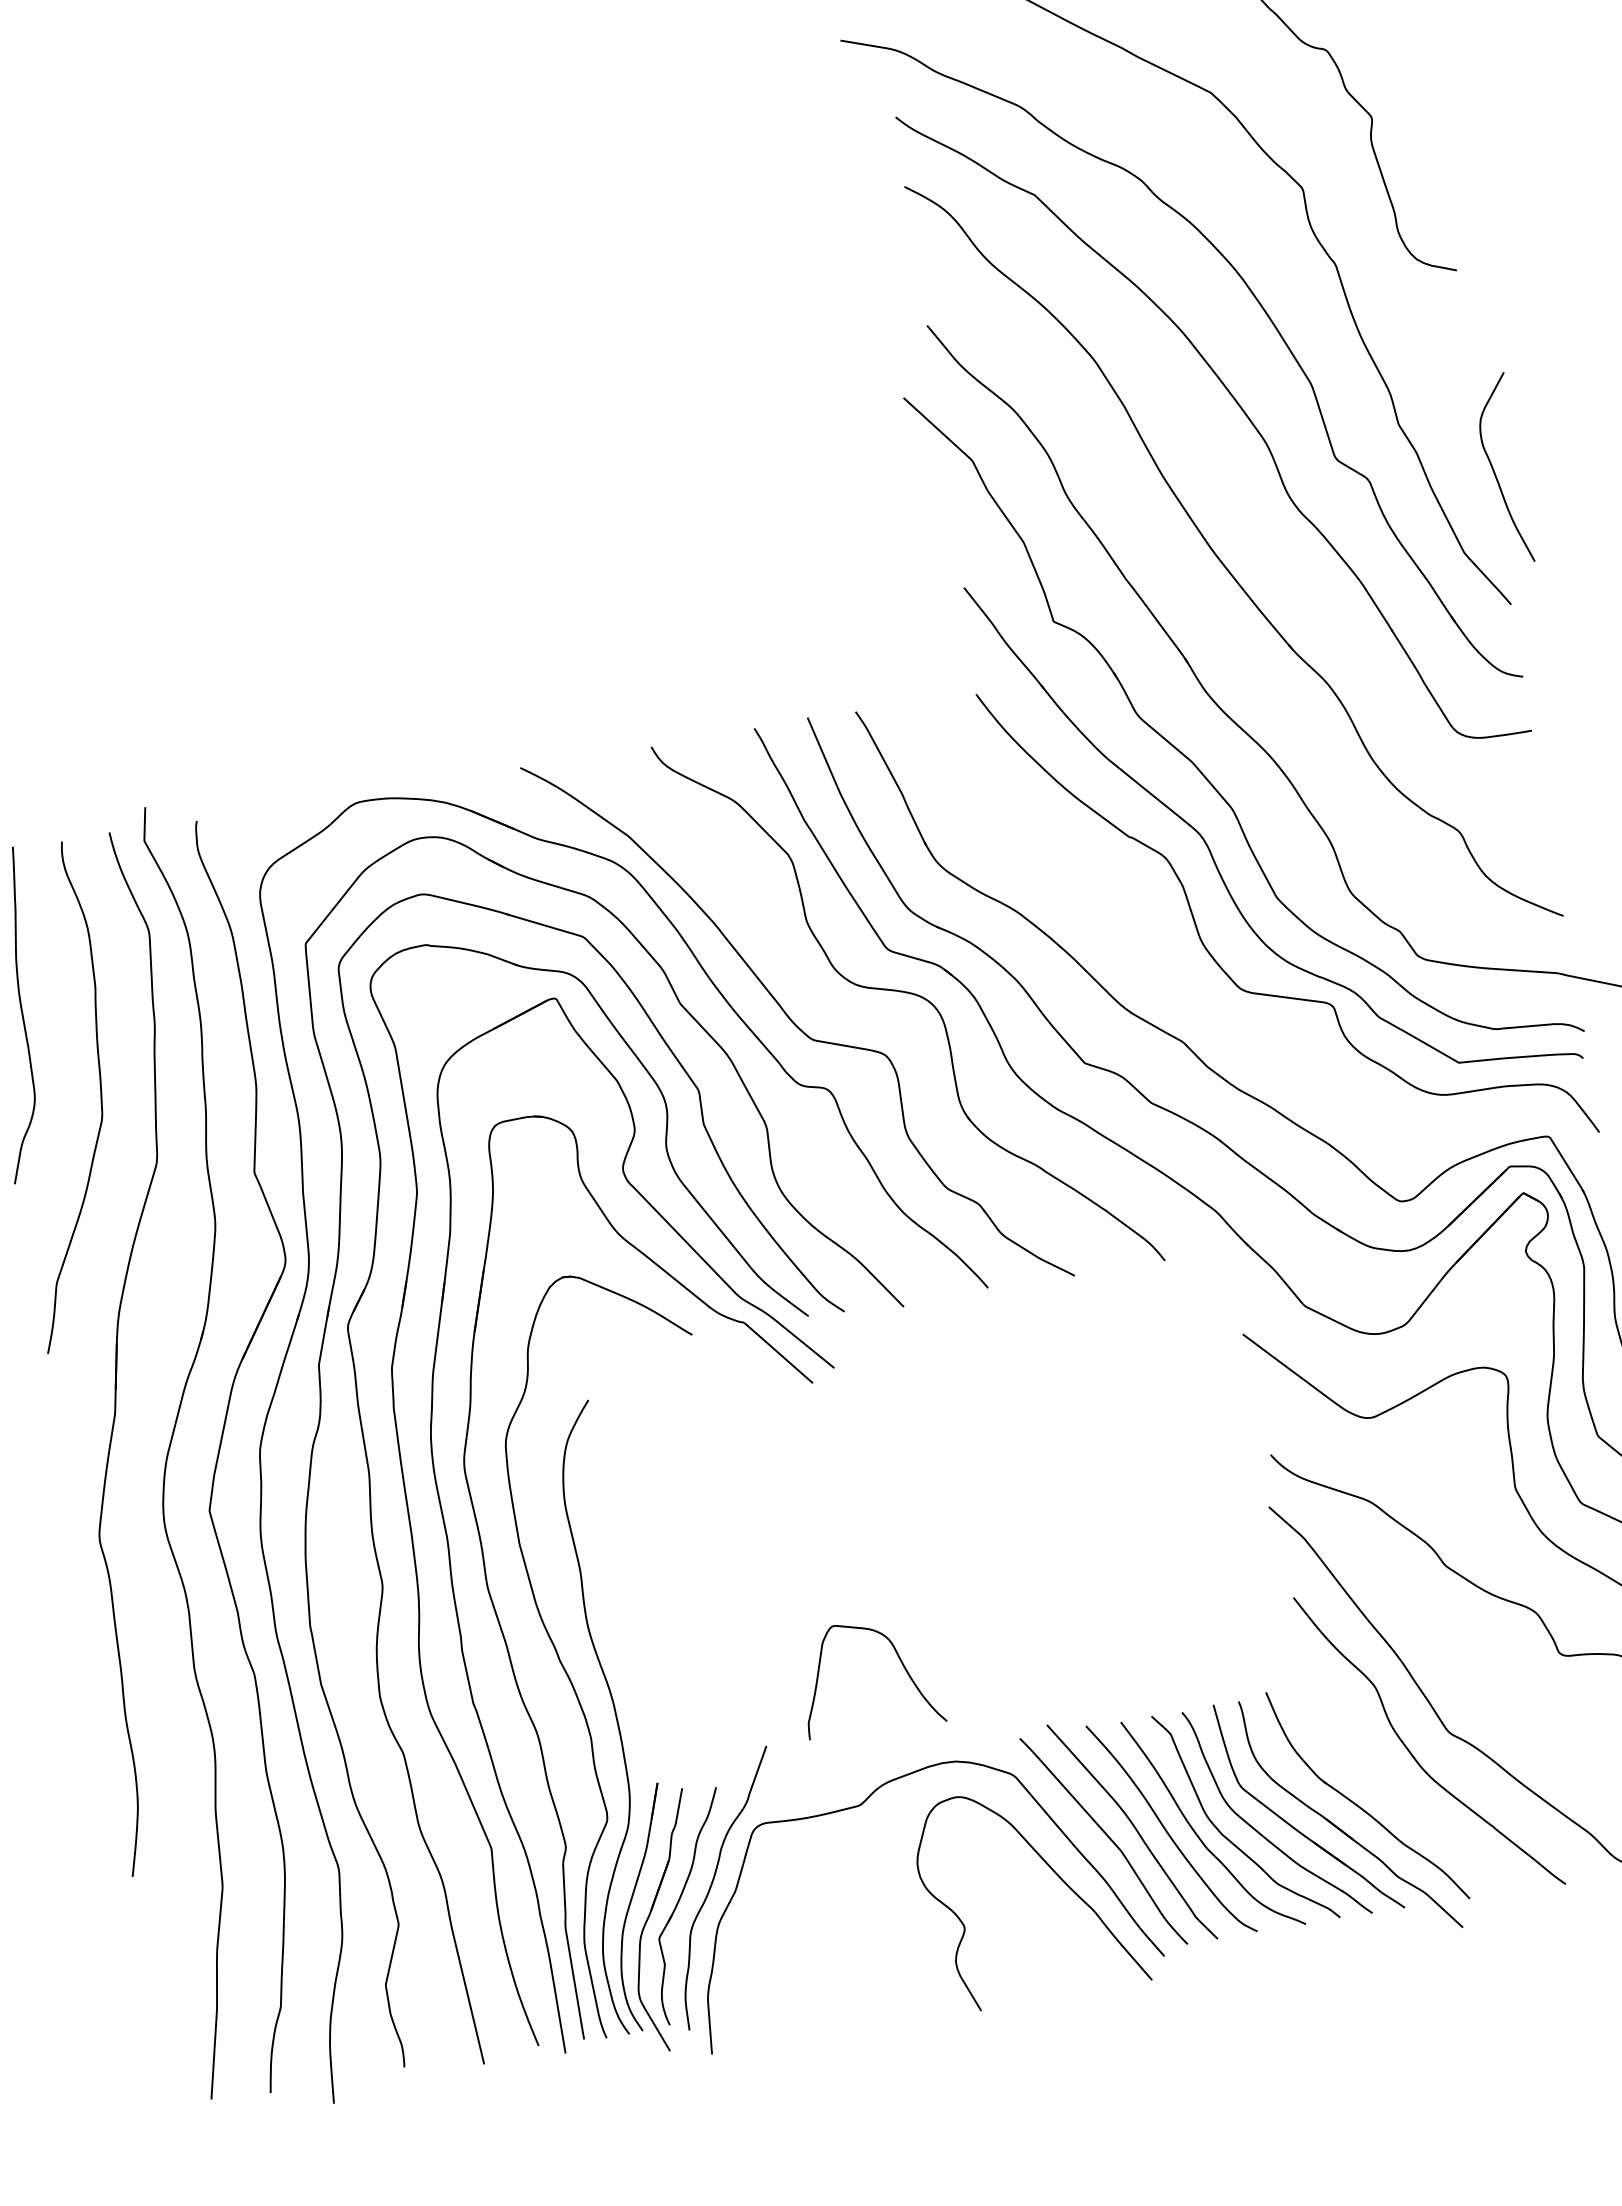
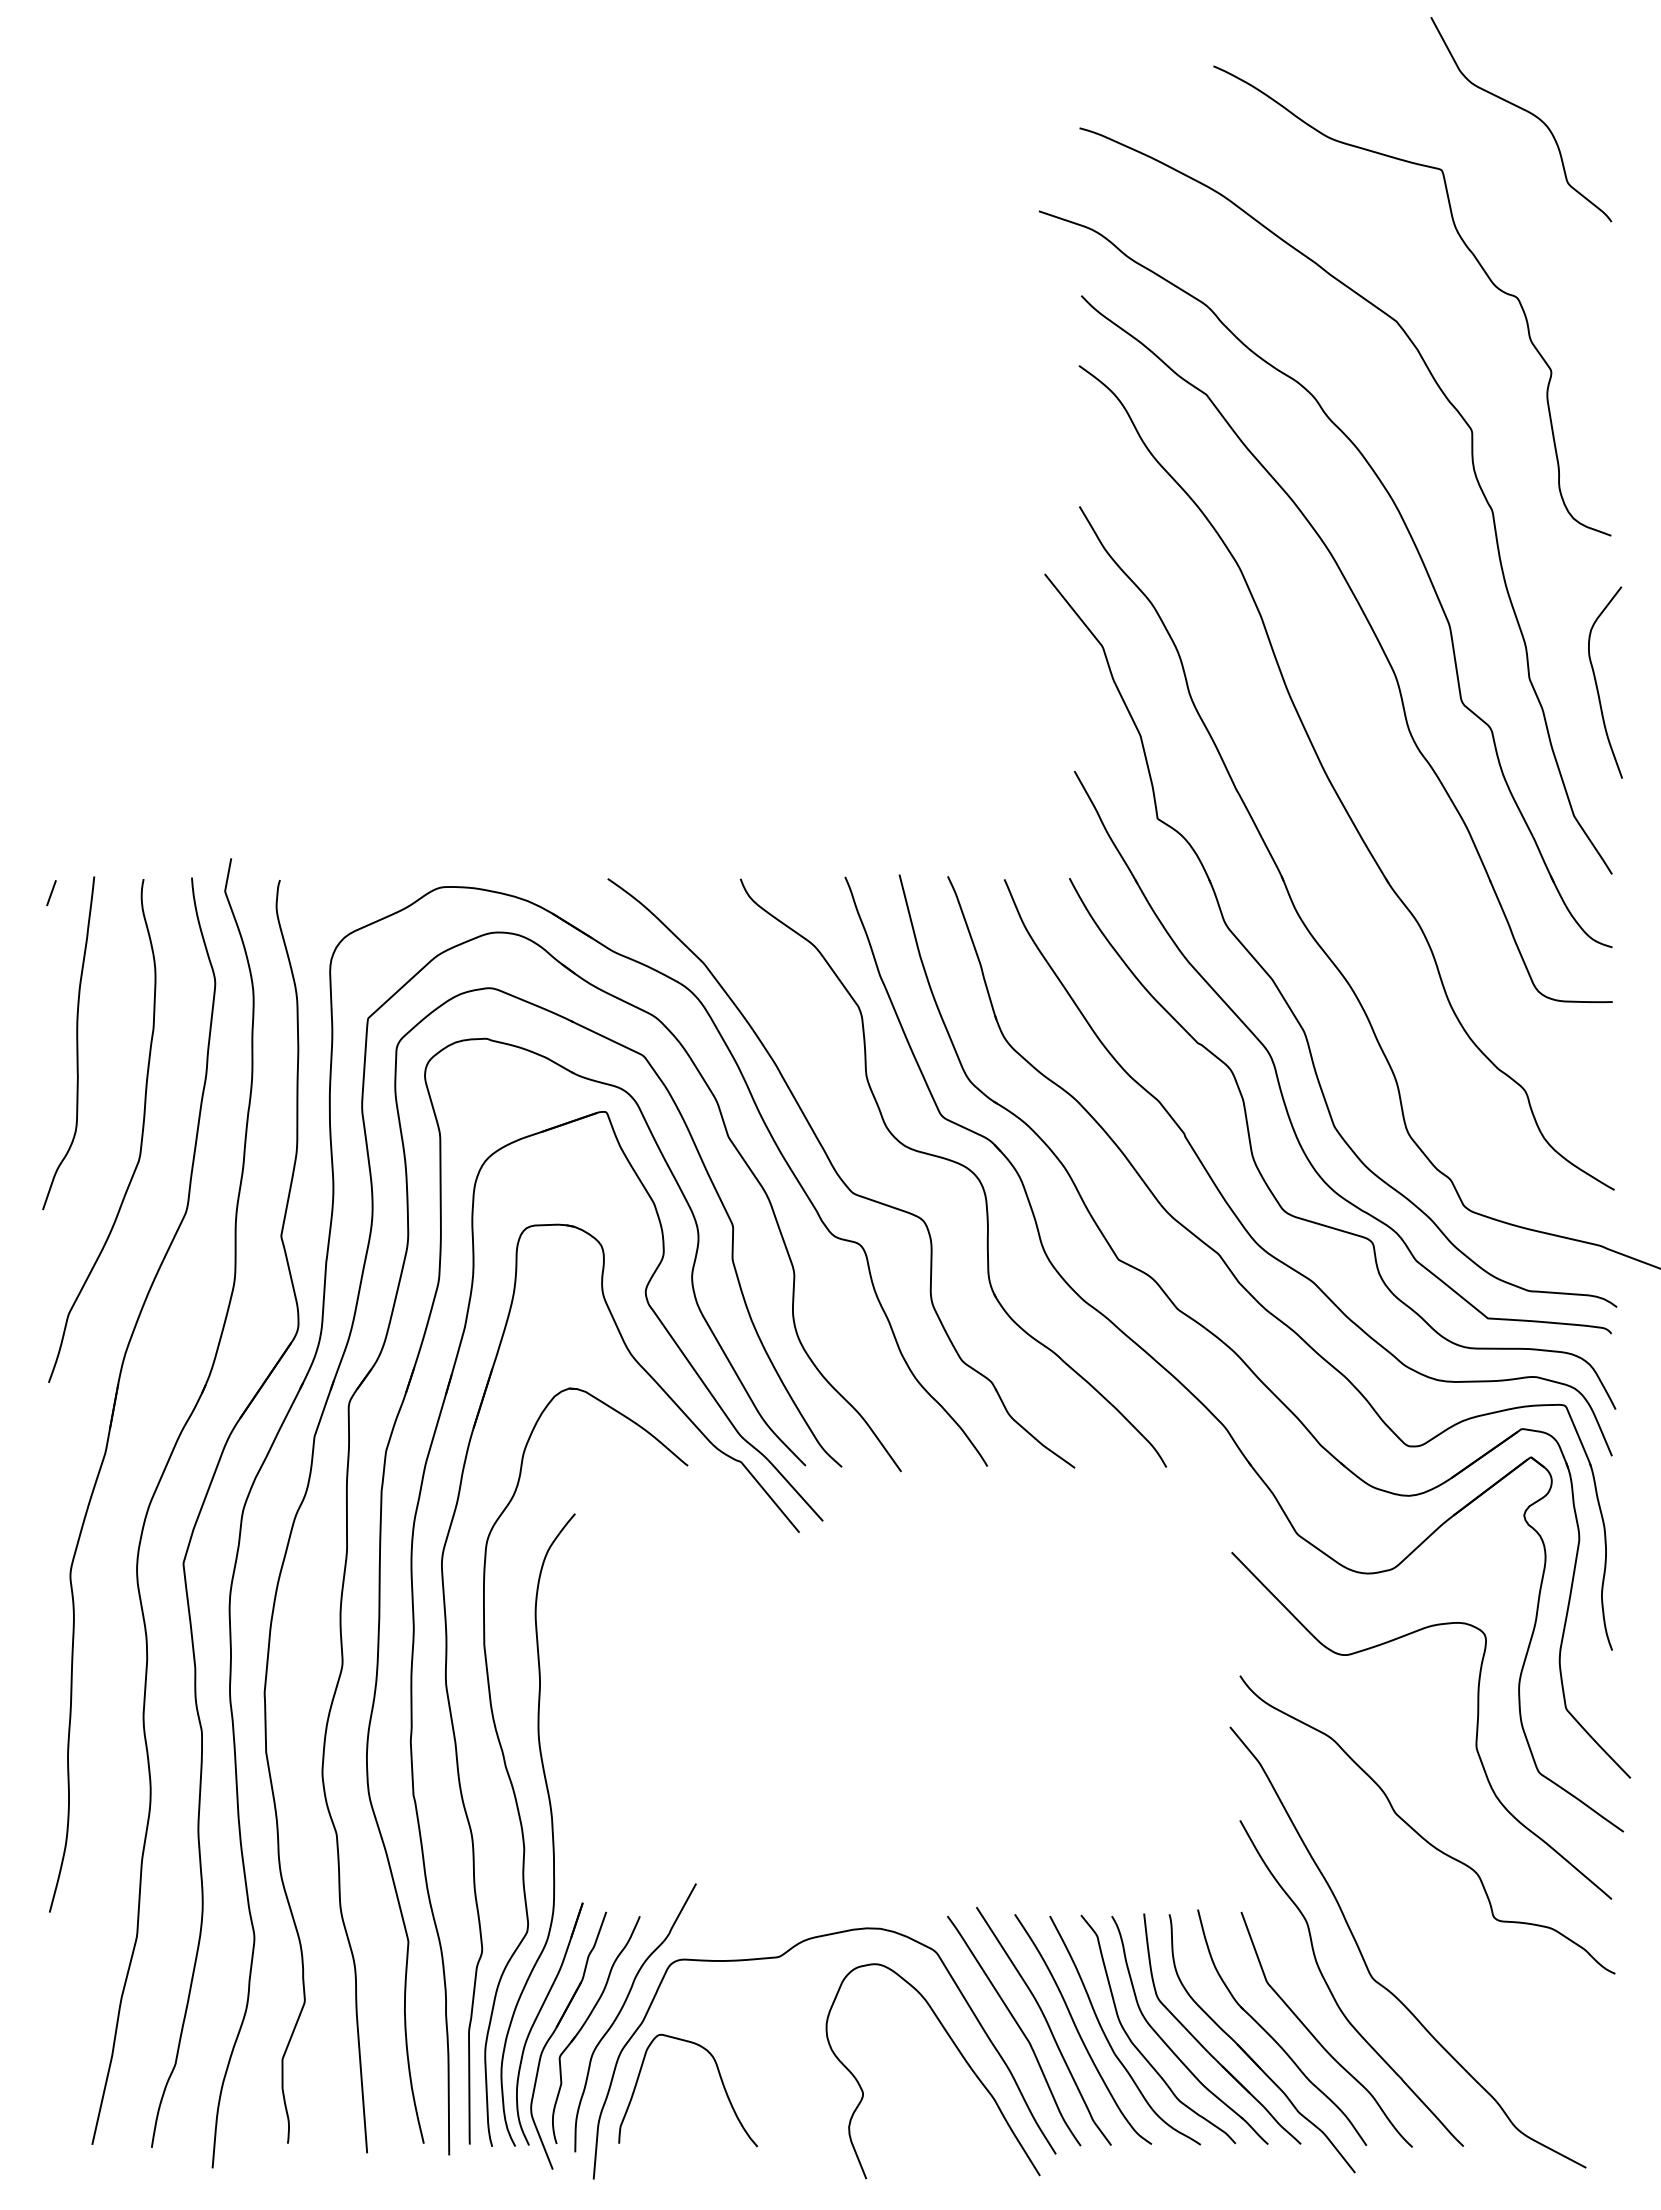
curve: (1495, 472) -> (1597, 684), moved
curve: (1194, 999) -> (1236, 1214), added
curve: (898, 1658) -> (719, 2077), moved
curve: (1401, 1798) -> (1314, 2035), added

